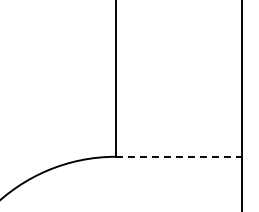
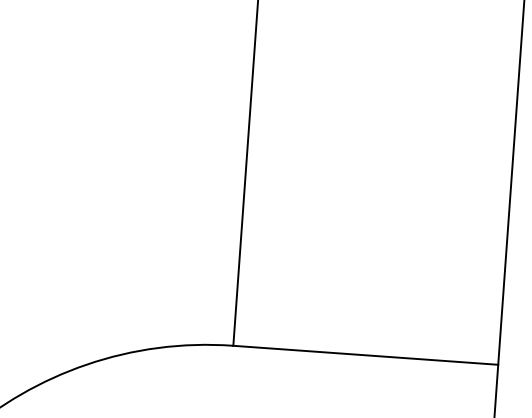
line: (178, 156) -> (364, 354), dashed -> solid

